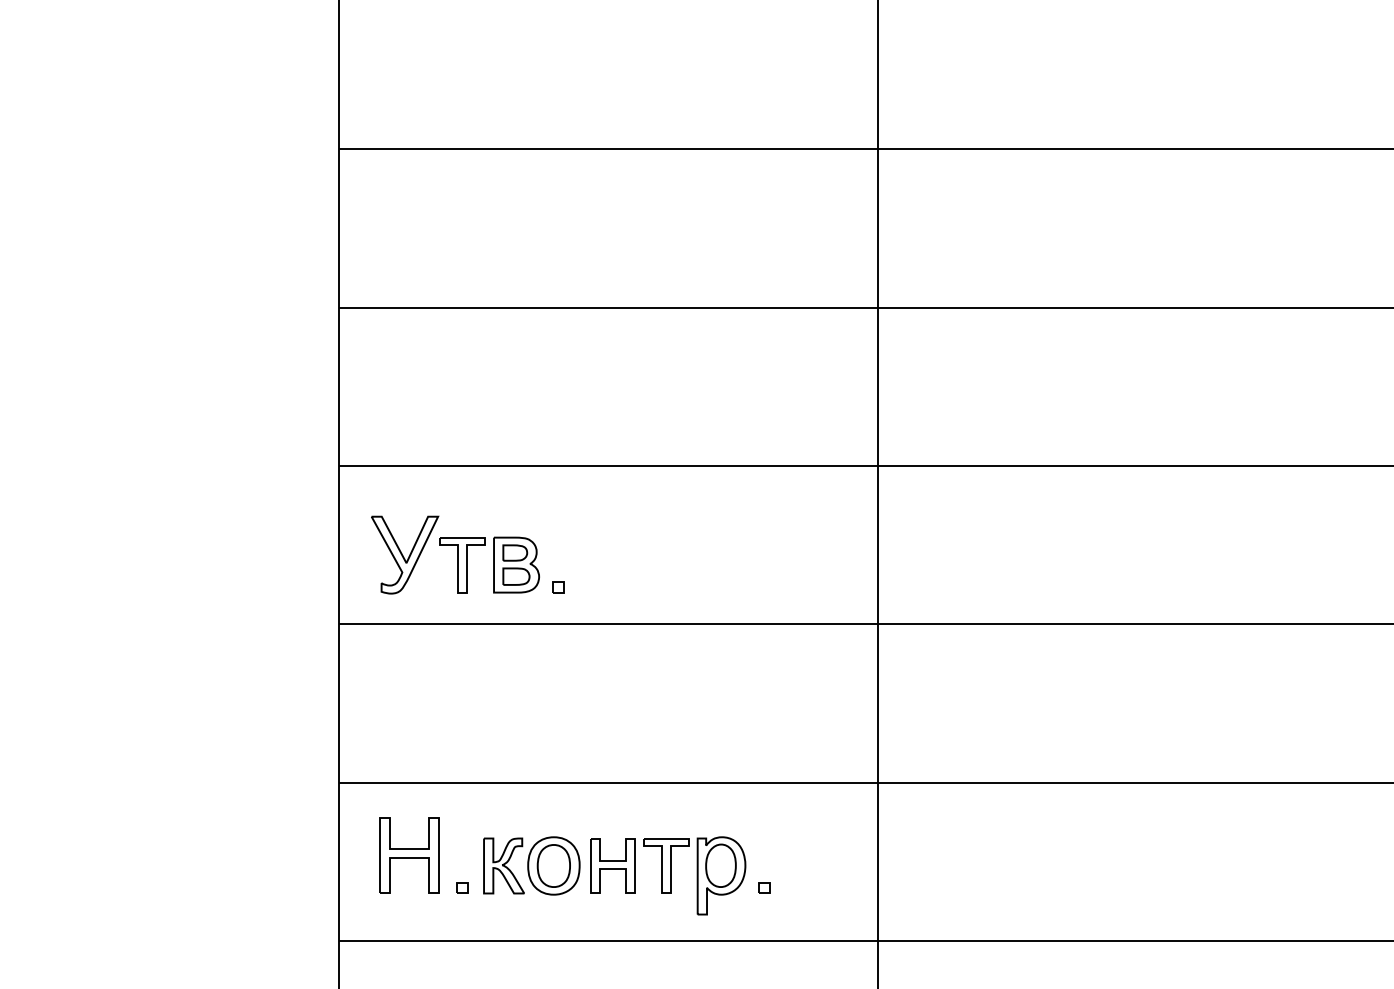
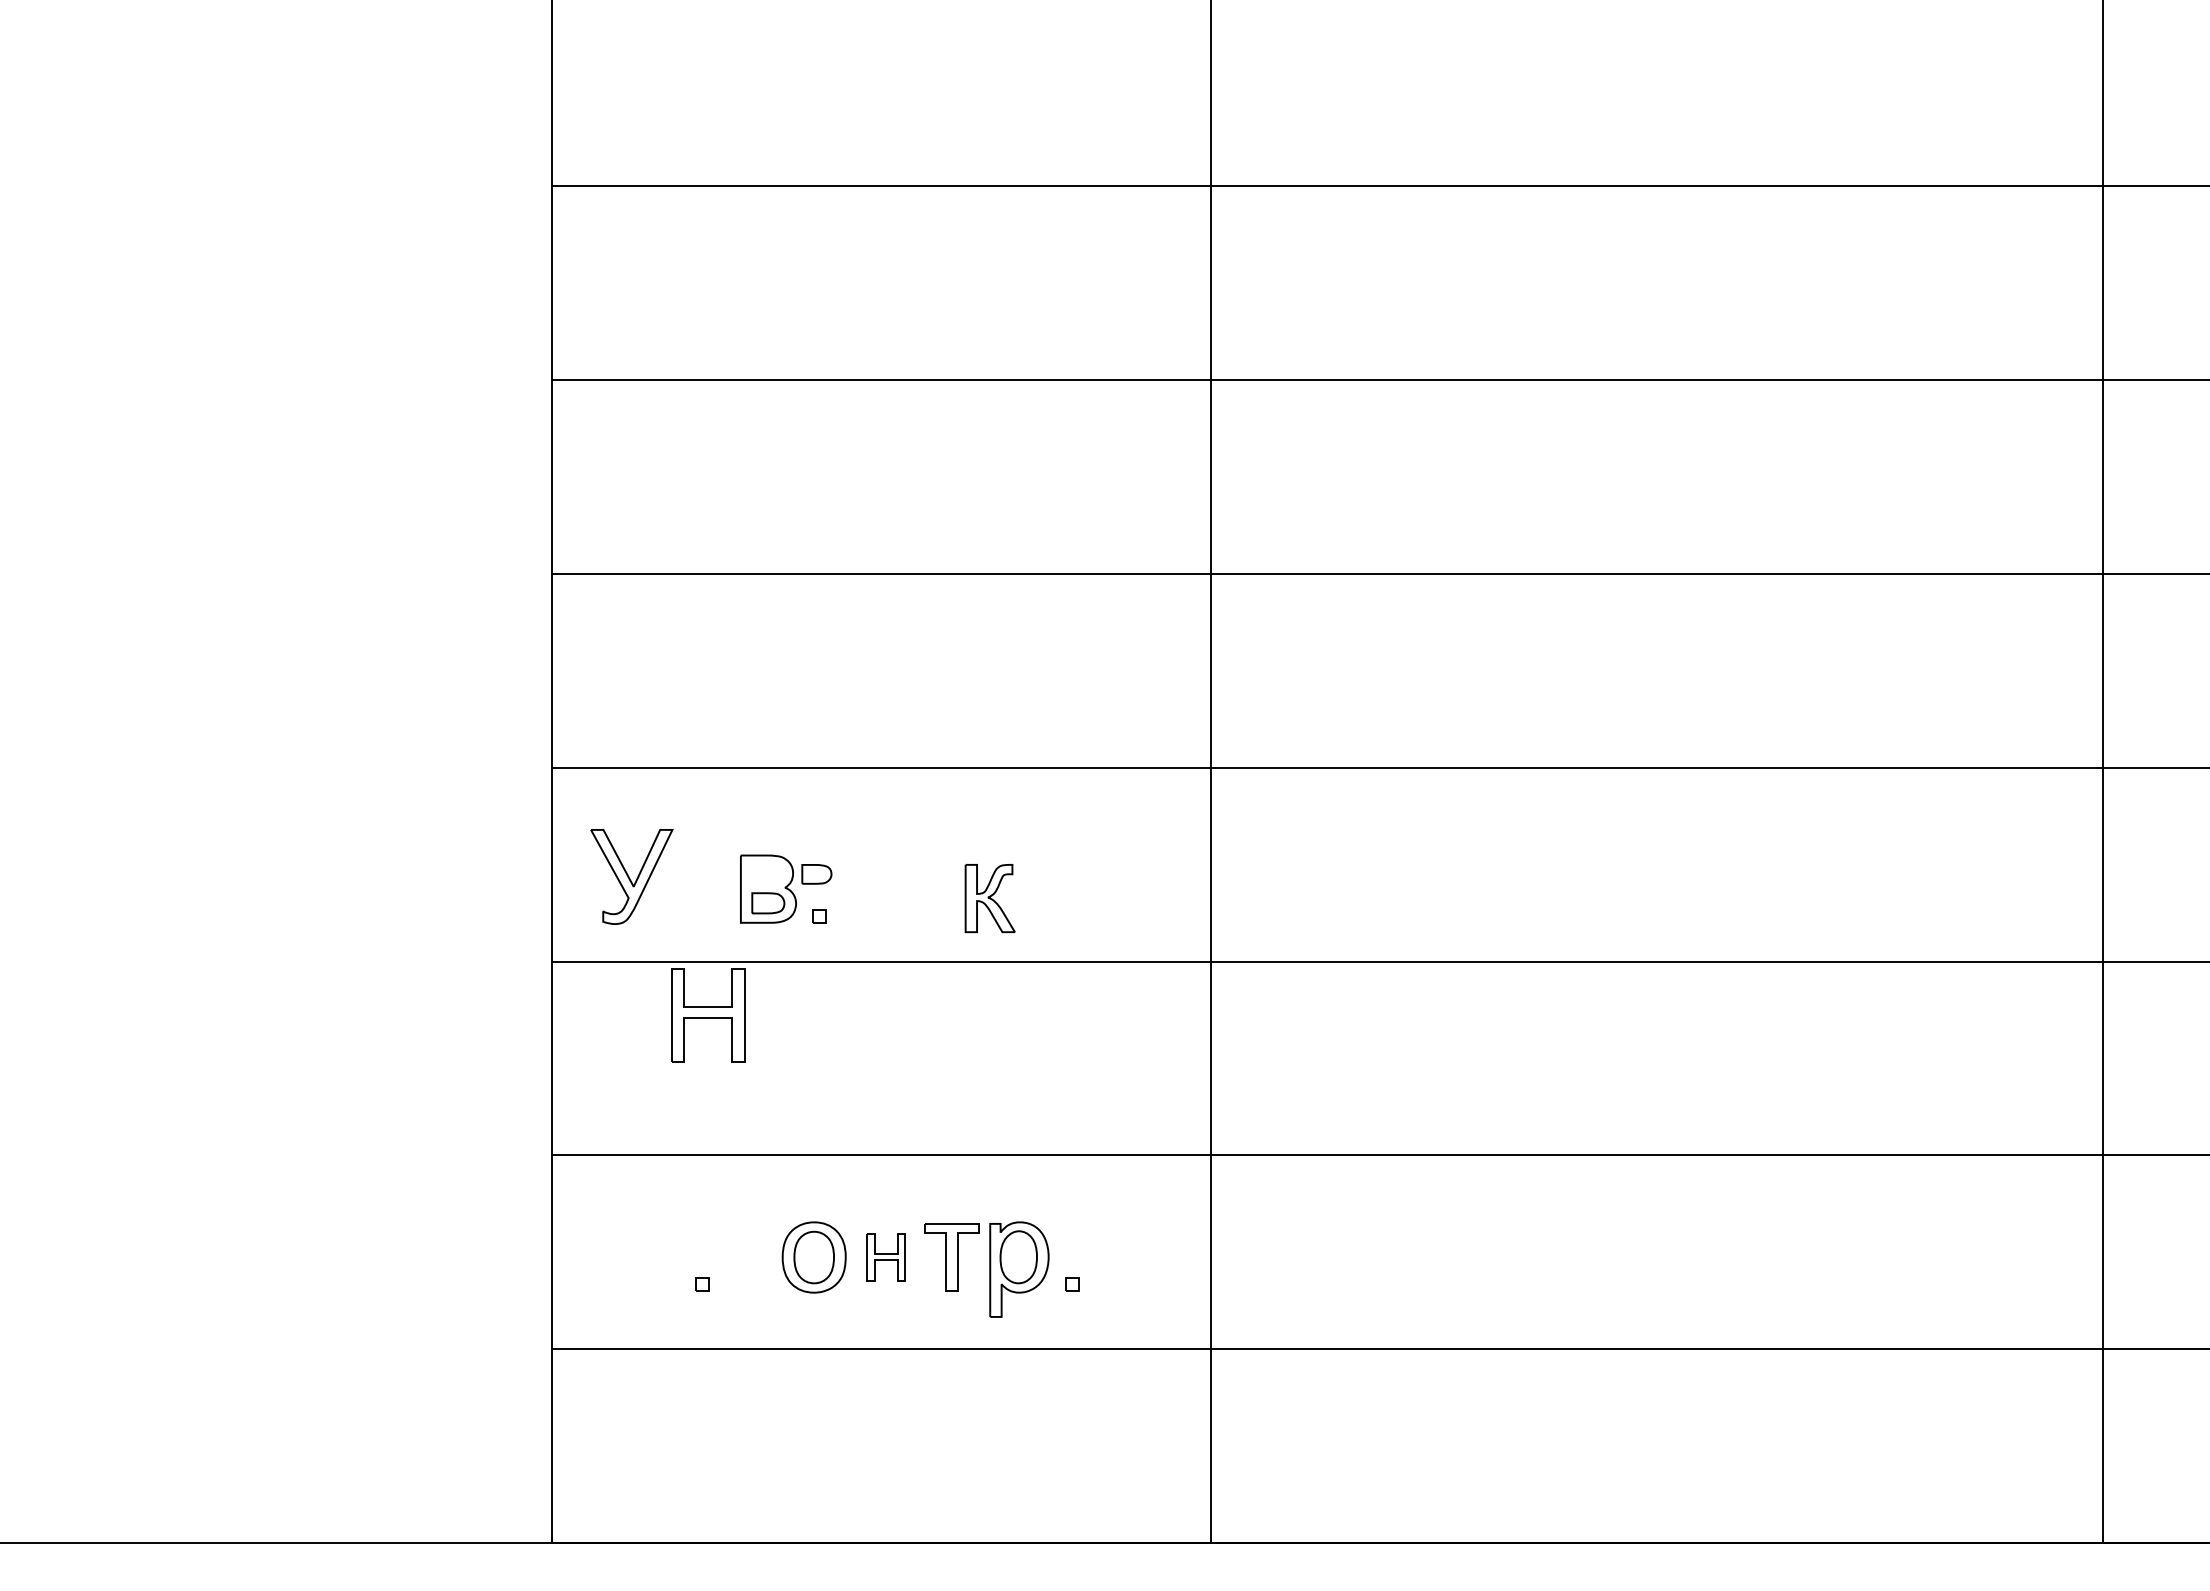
part: (514, 553) -> (816, 874), moved
part: (462, 565) -> (702, 889), removed
part: (409, 855) -> (708, 1015), moved
part: (503, 865) -> (989, 898), moved
part: (612, 865) -> (886, 1257), size x0.7

